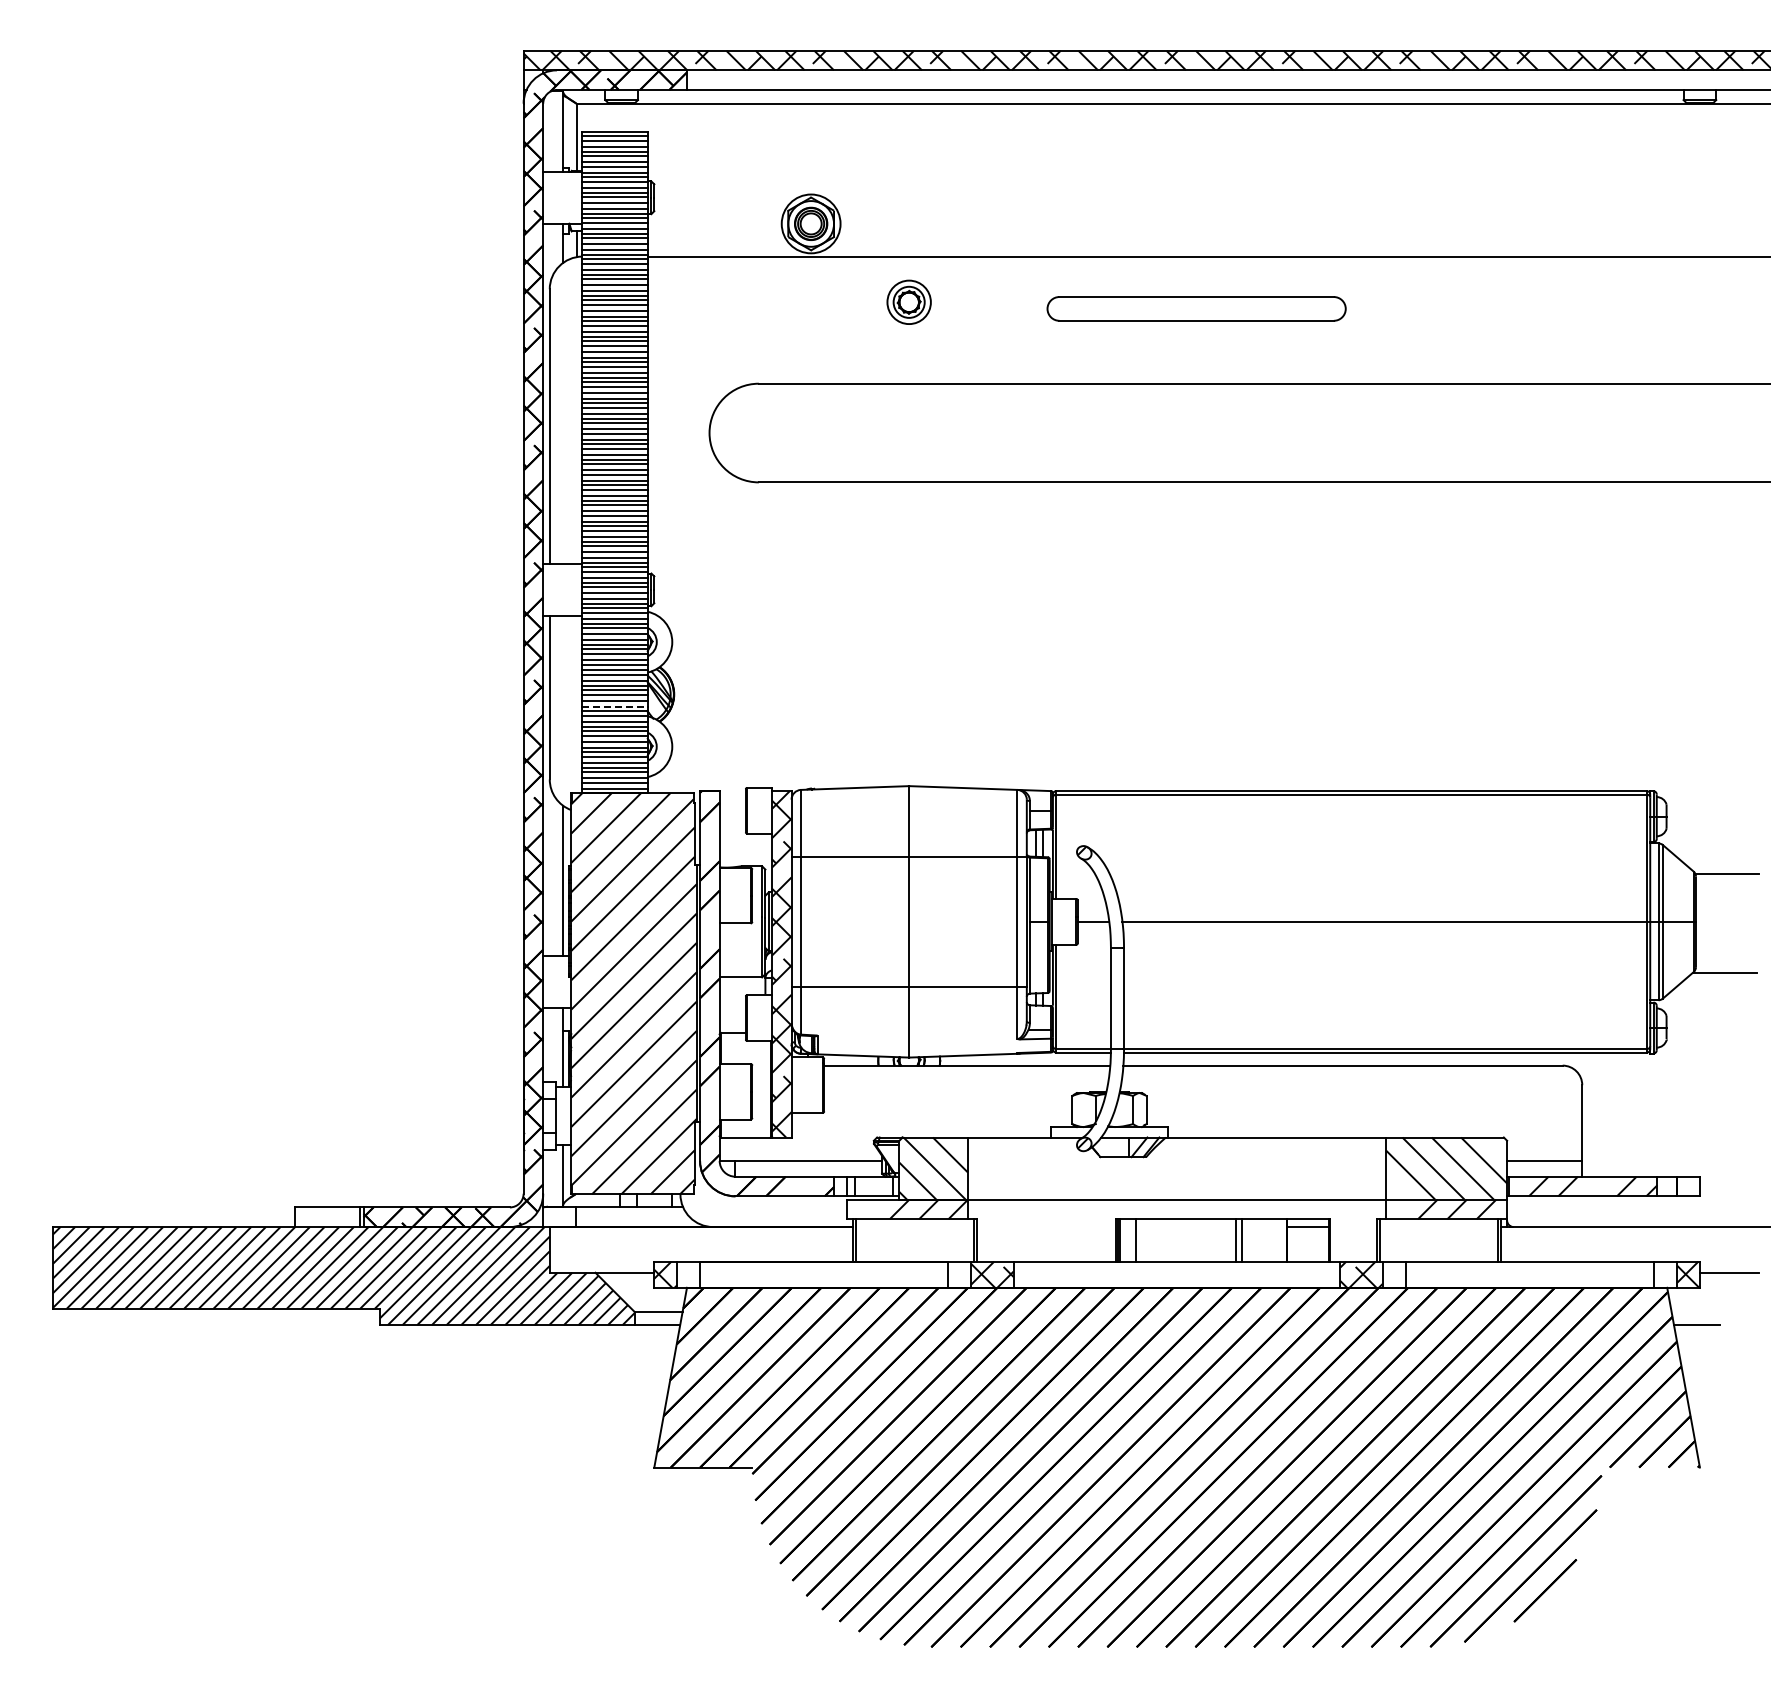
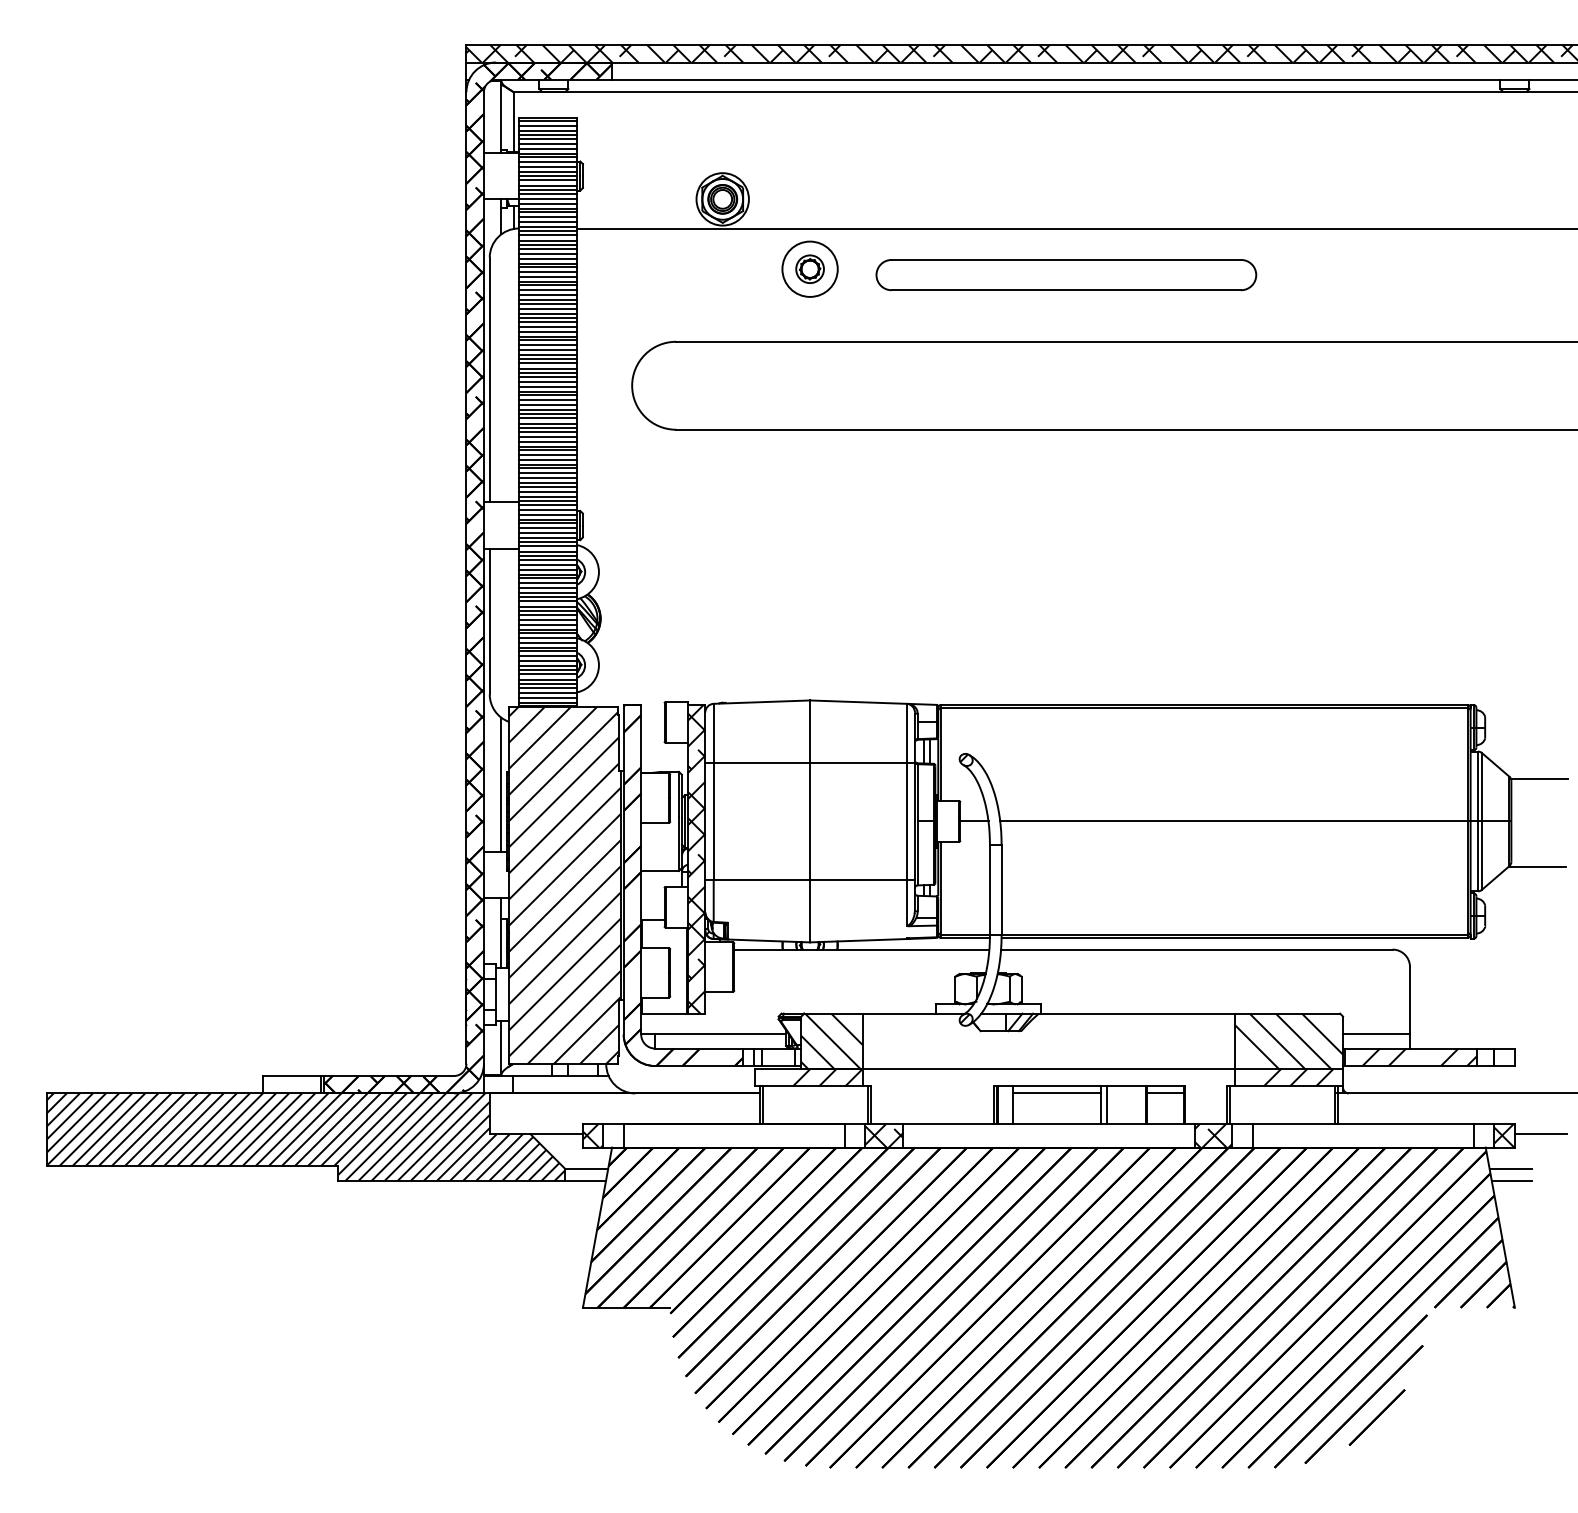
circle: (909, 302) -> (810, 269), size x1.43
part: (1196, 308) -> (1066, 274), size x1.43
line: (615, 706) -> (548, 629), dashed -> solid
line: (1185, 1227) -> (1056, 1093), added
line: (1695, 1311) -> (1510, 1168), added

